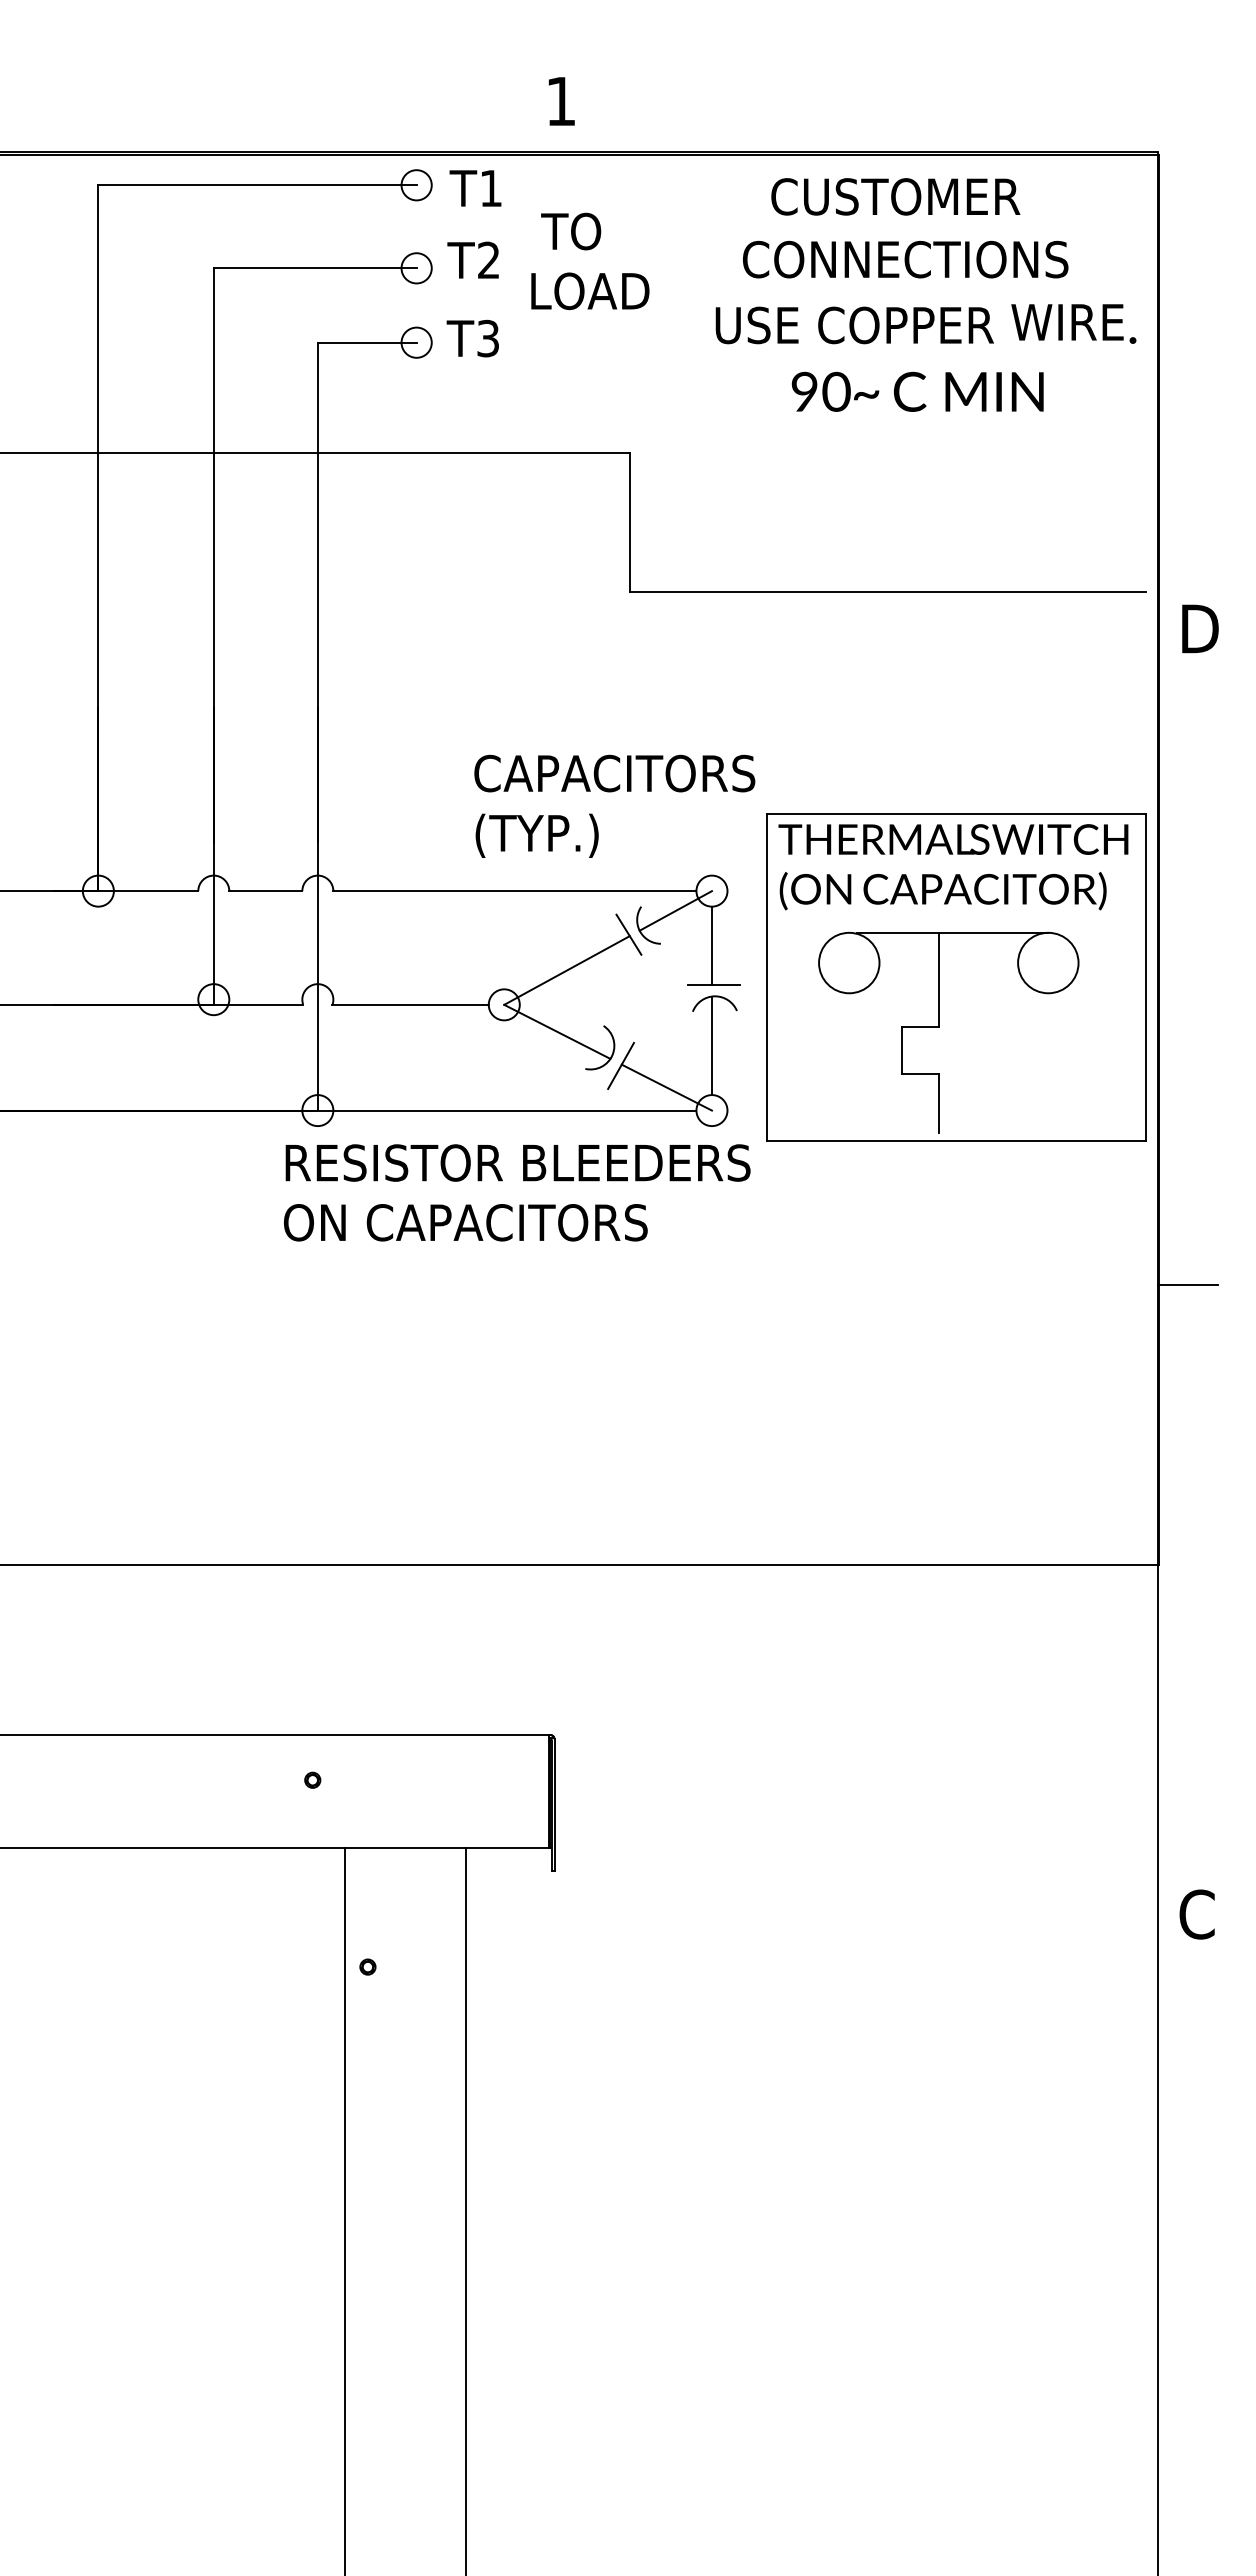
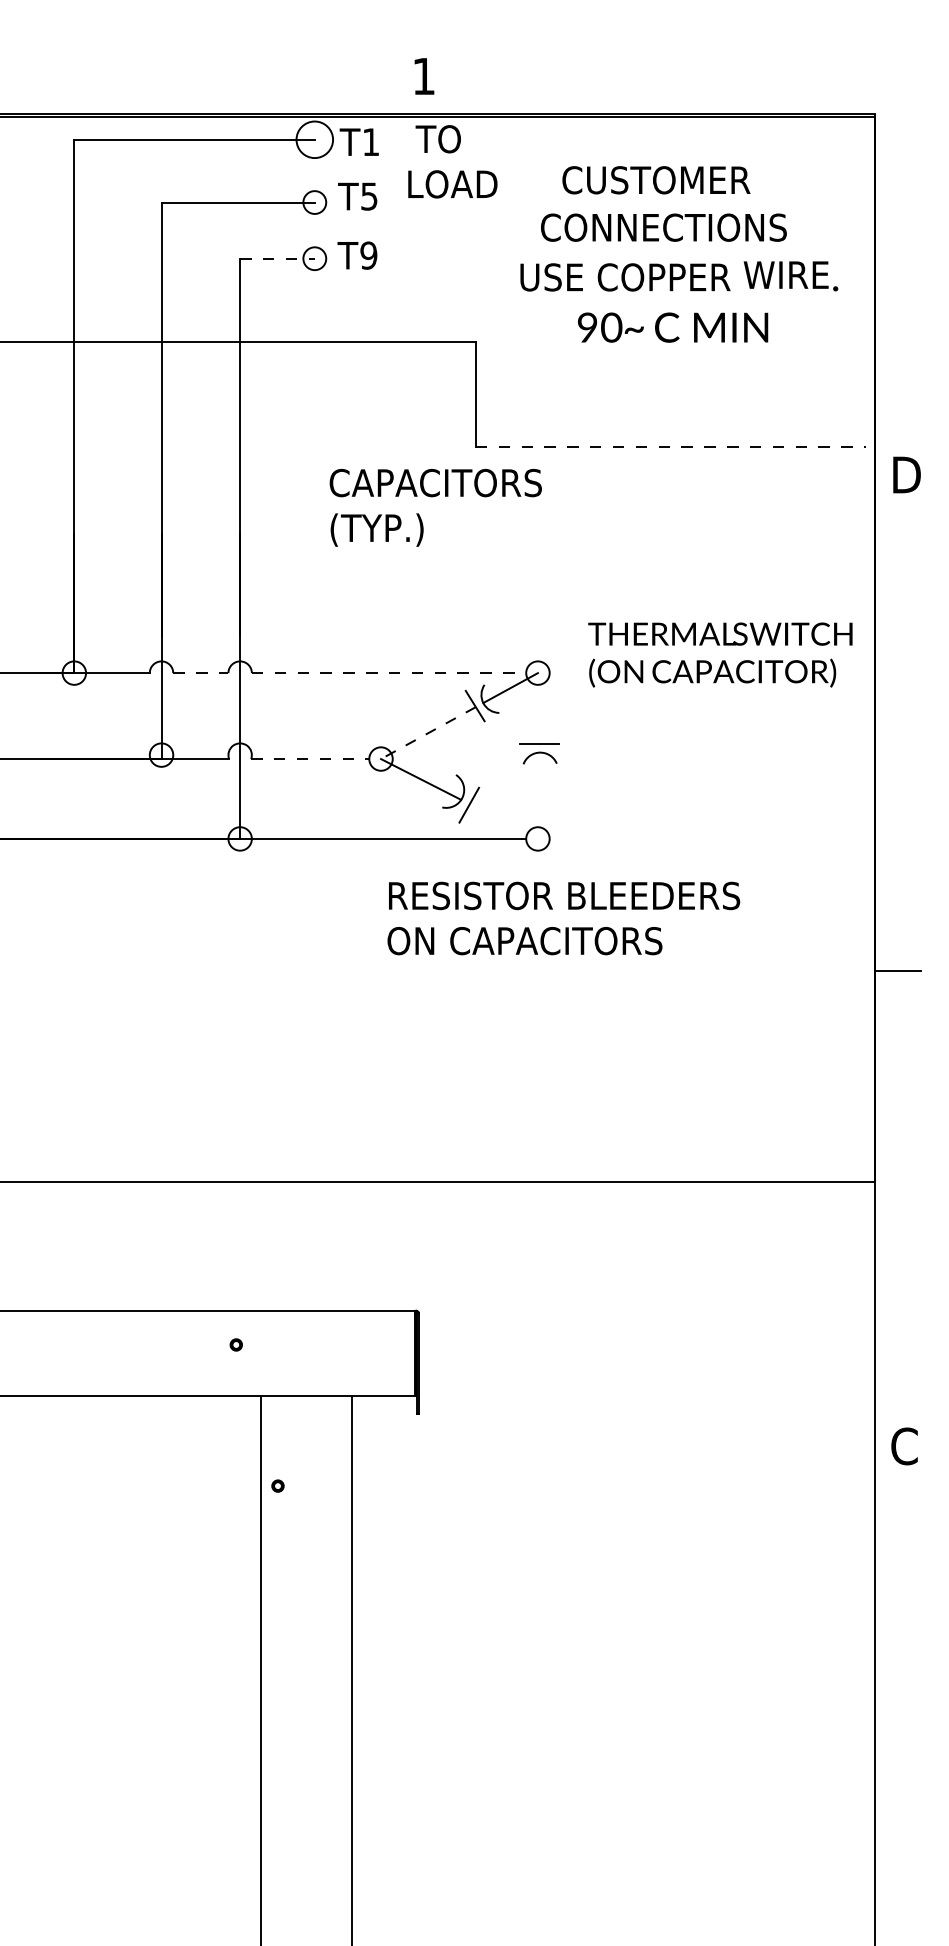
circle: (416, 185) -> (314, 139), size x1.6
text: (488, 260) -> (369, 196), T2 -> T5
text: (590, 261) -> (452, 161), moved
text: (925, 294) -> (678, 254), moved
text: (488, 338) -> (369, 255), T3 -> T9
line: (367, 342) -> (277, 258), solid -> dashed
line: (887, 592) -> (670, 447), solid -> dashed
text: (614, 805) -> (435, 507), moved
line: (265, 891) -> (200, 673), solid -> dashed
line: (514, 891) -> (388, 673), solid -> dashed
line: (711, 945) -> (537, 714), removed
line: (567, 970) -> (428, 733), solid -> dashed
part: (956, 977) -> (722, 738), removed
line: (411, 1004) -> (310, 758), solid -> dashed
line: (711, 1045) -> (537, 789), removed
line: (666, 1087) -> (503, 821), removed
text: (517, 1192) -> (564, 918), moved

